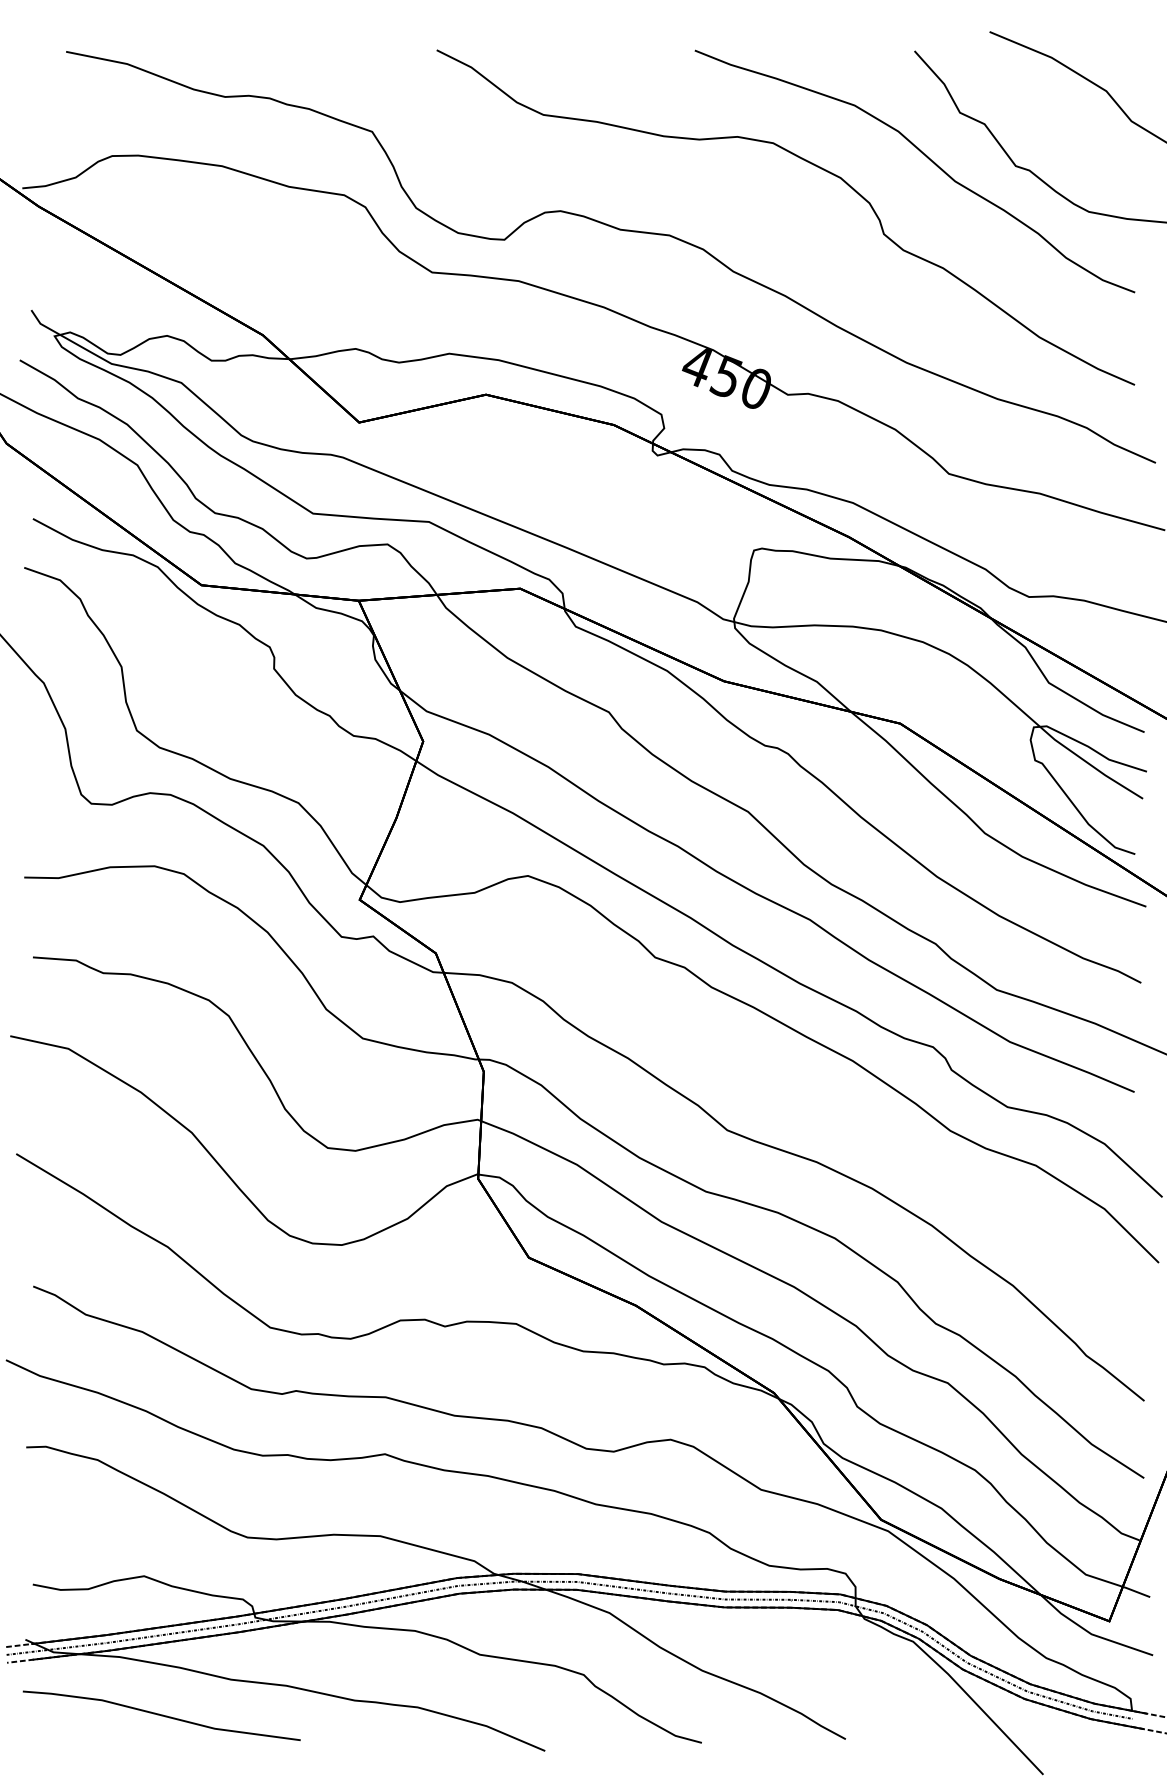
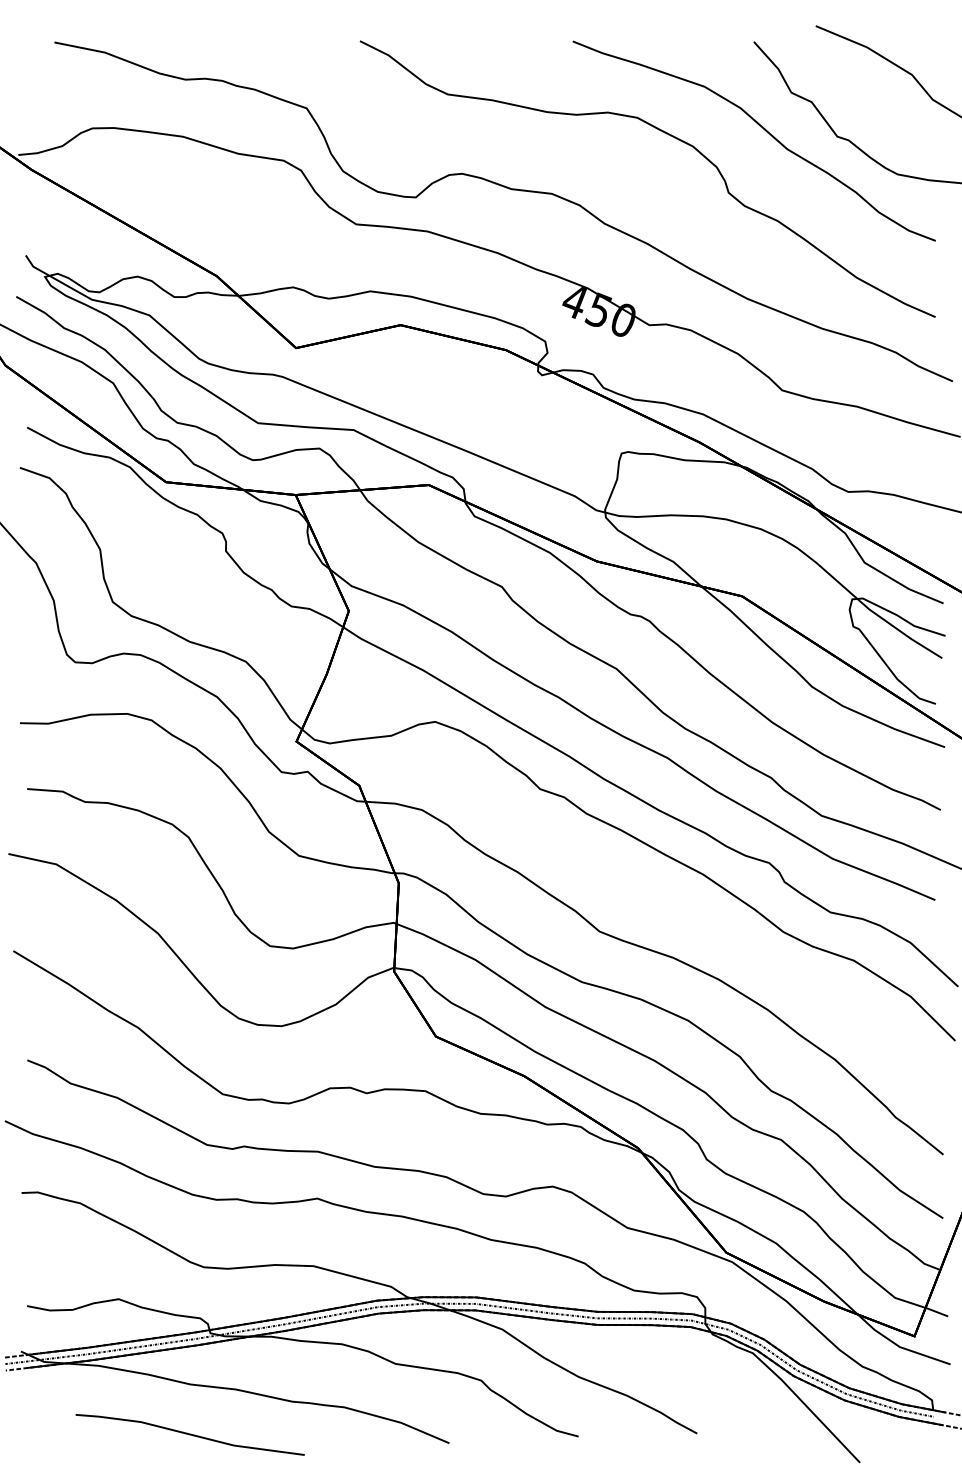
line: (161, 1715) -> (189, 1434), moved

